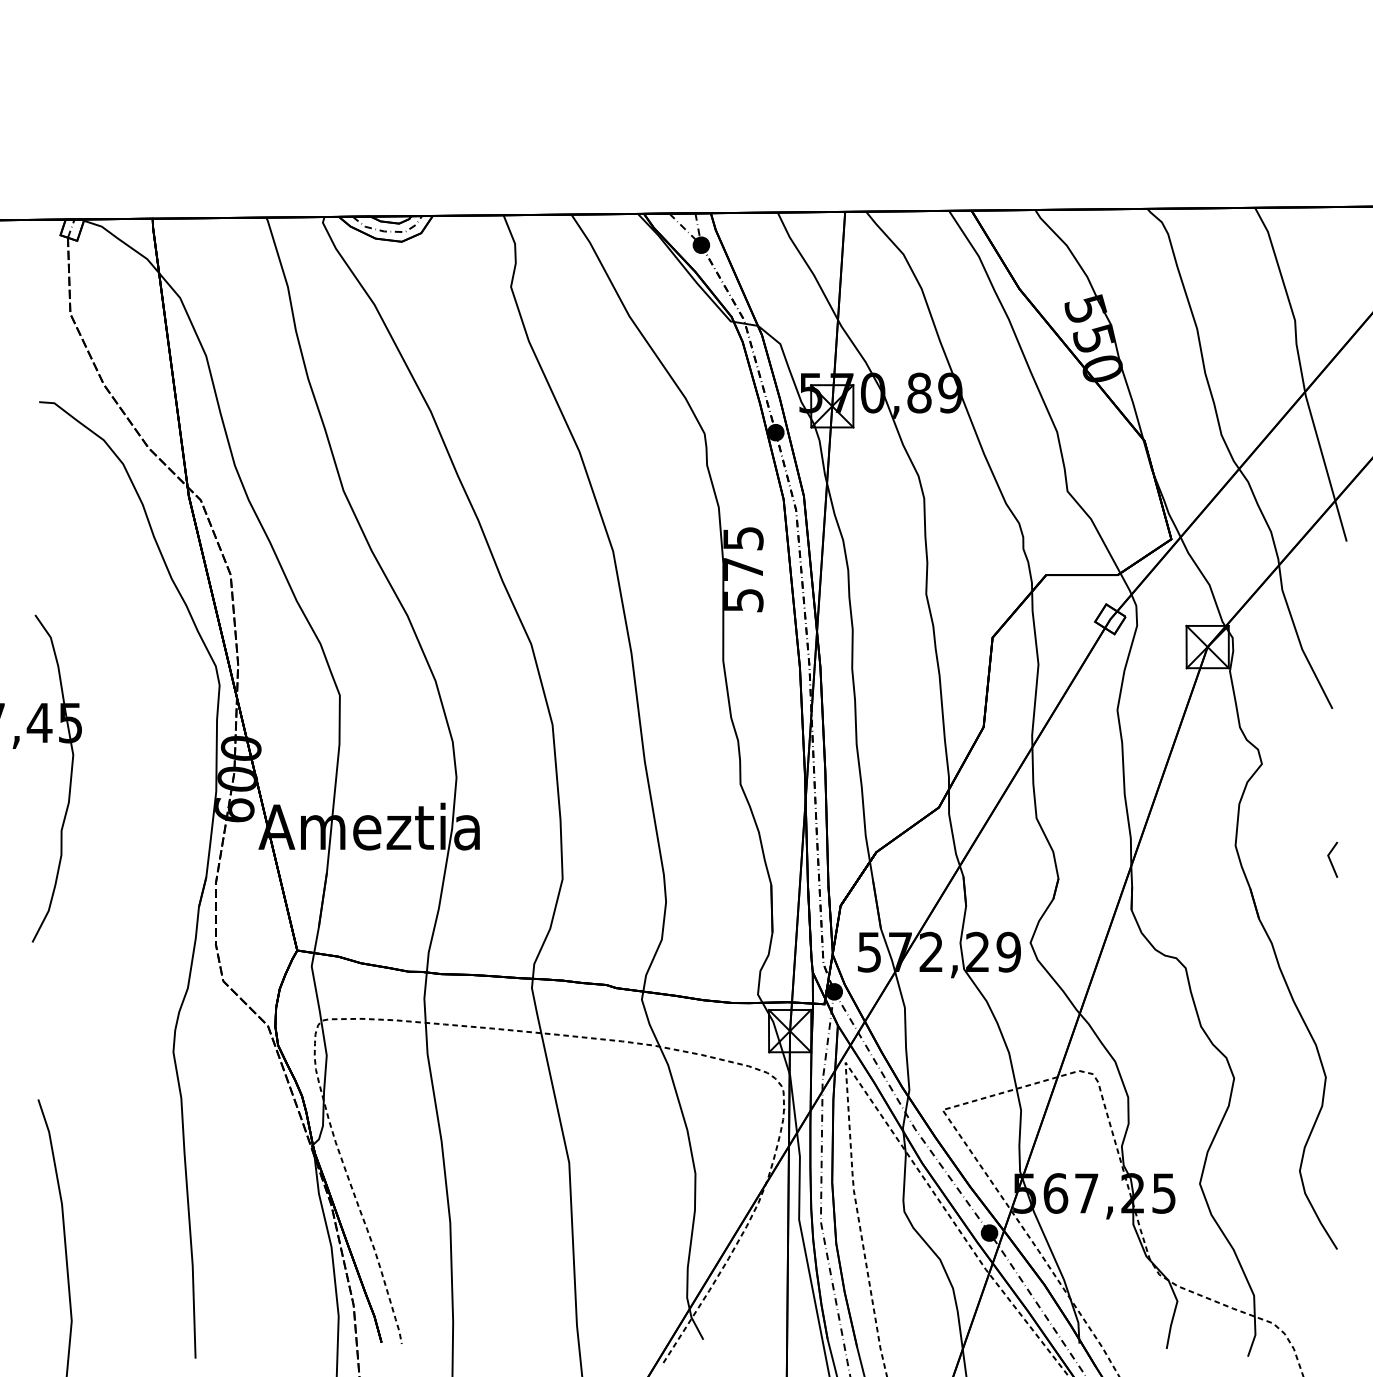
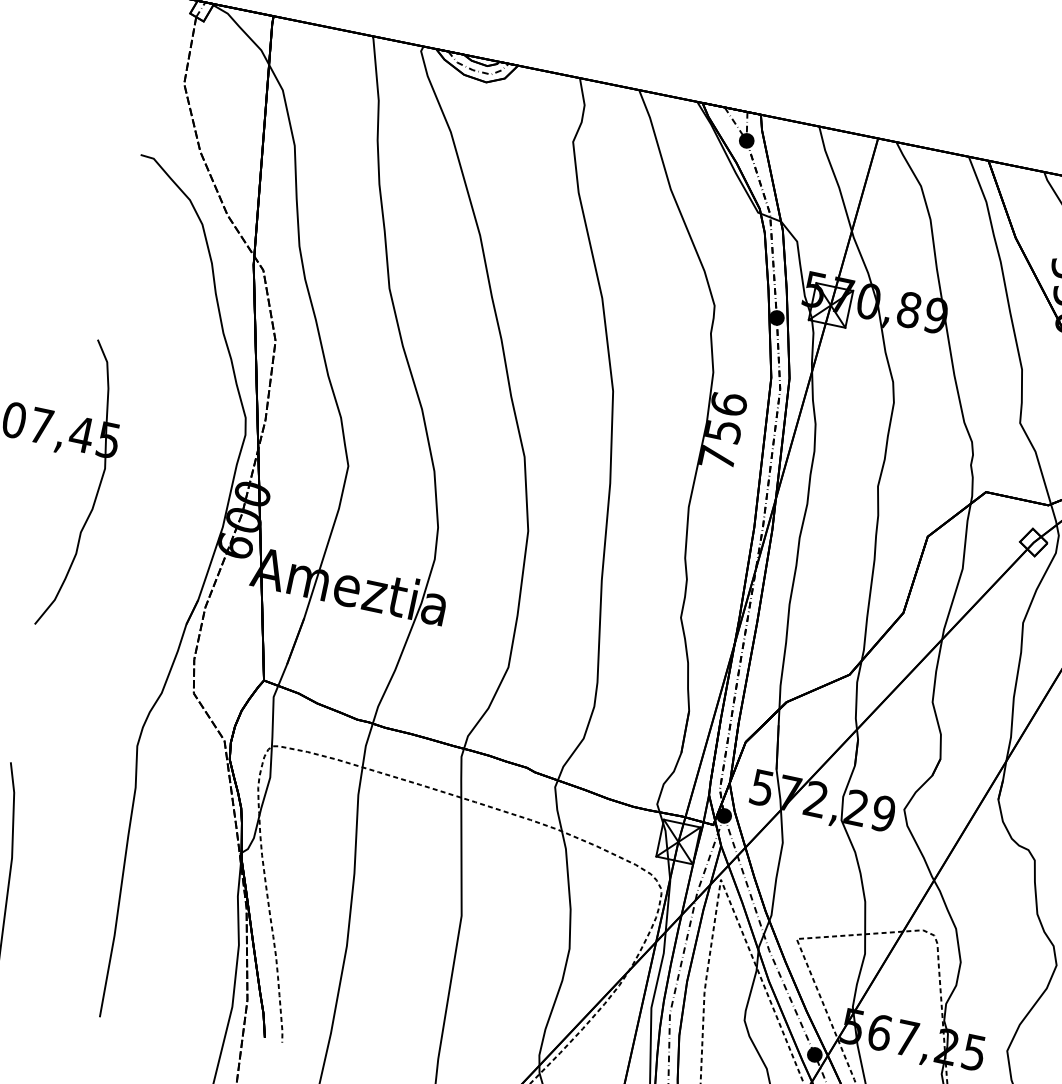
text: (742, 569) -> (722, 431), 575 -> 756

